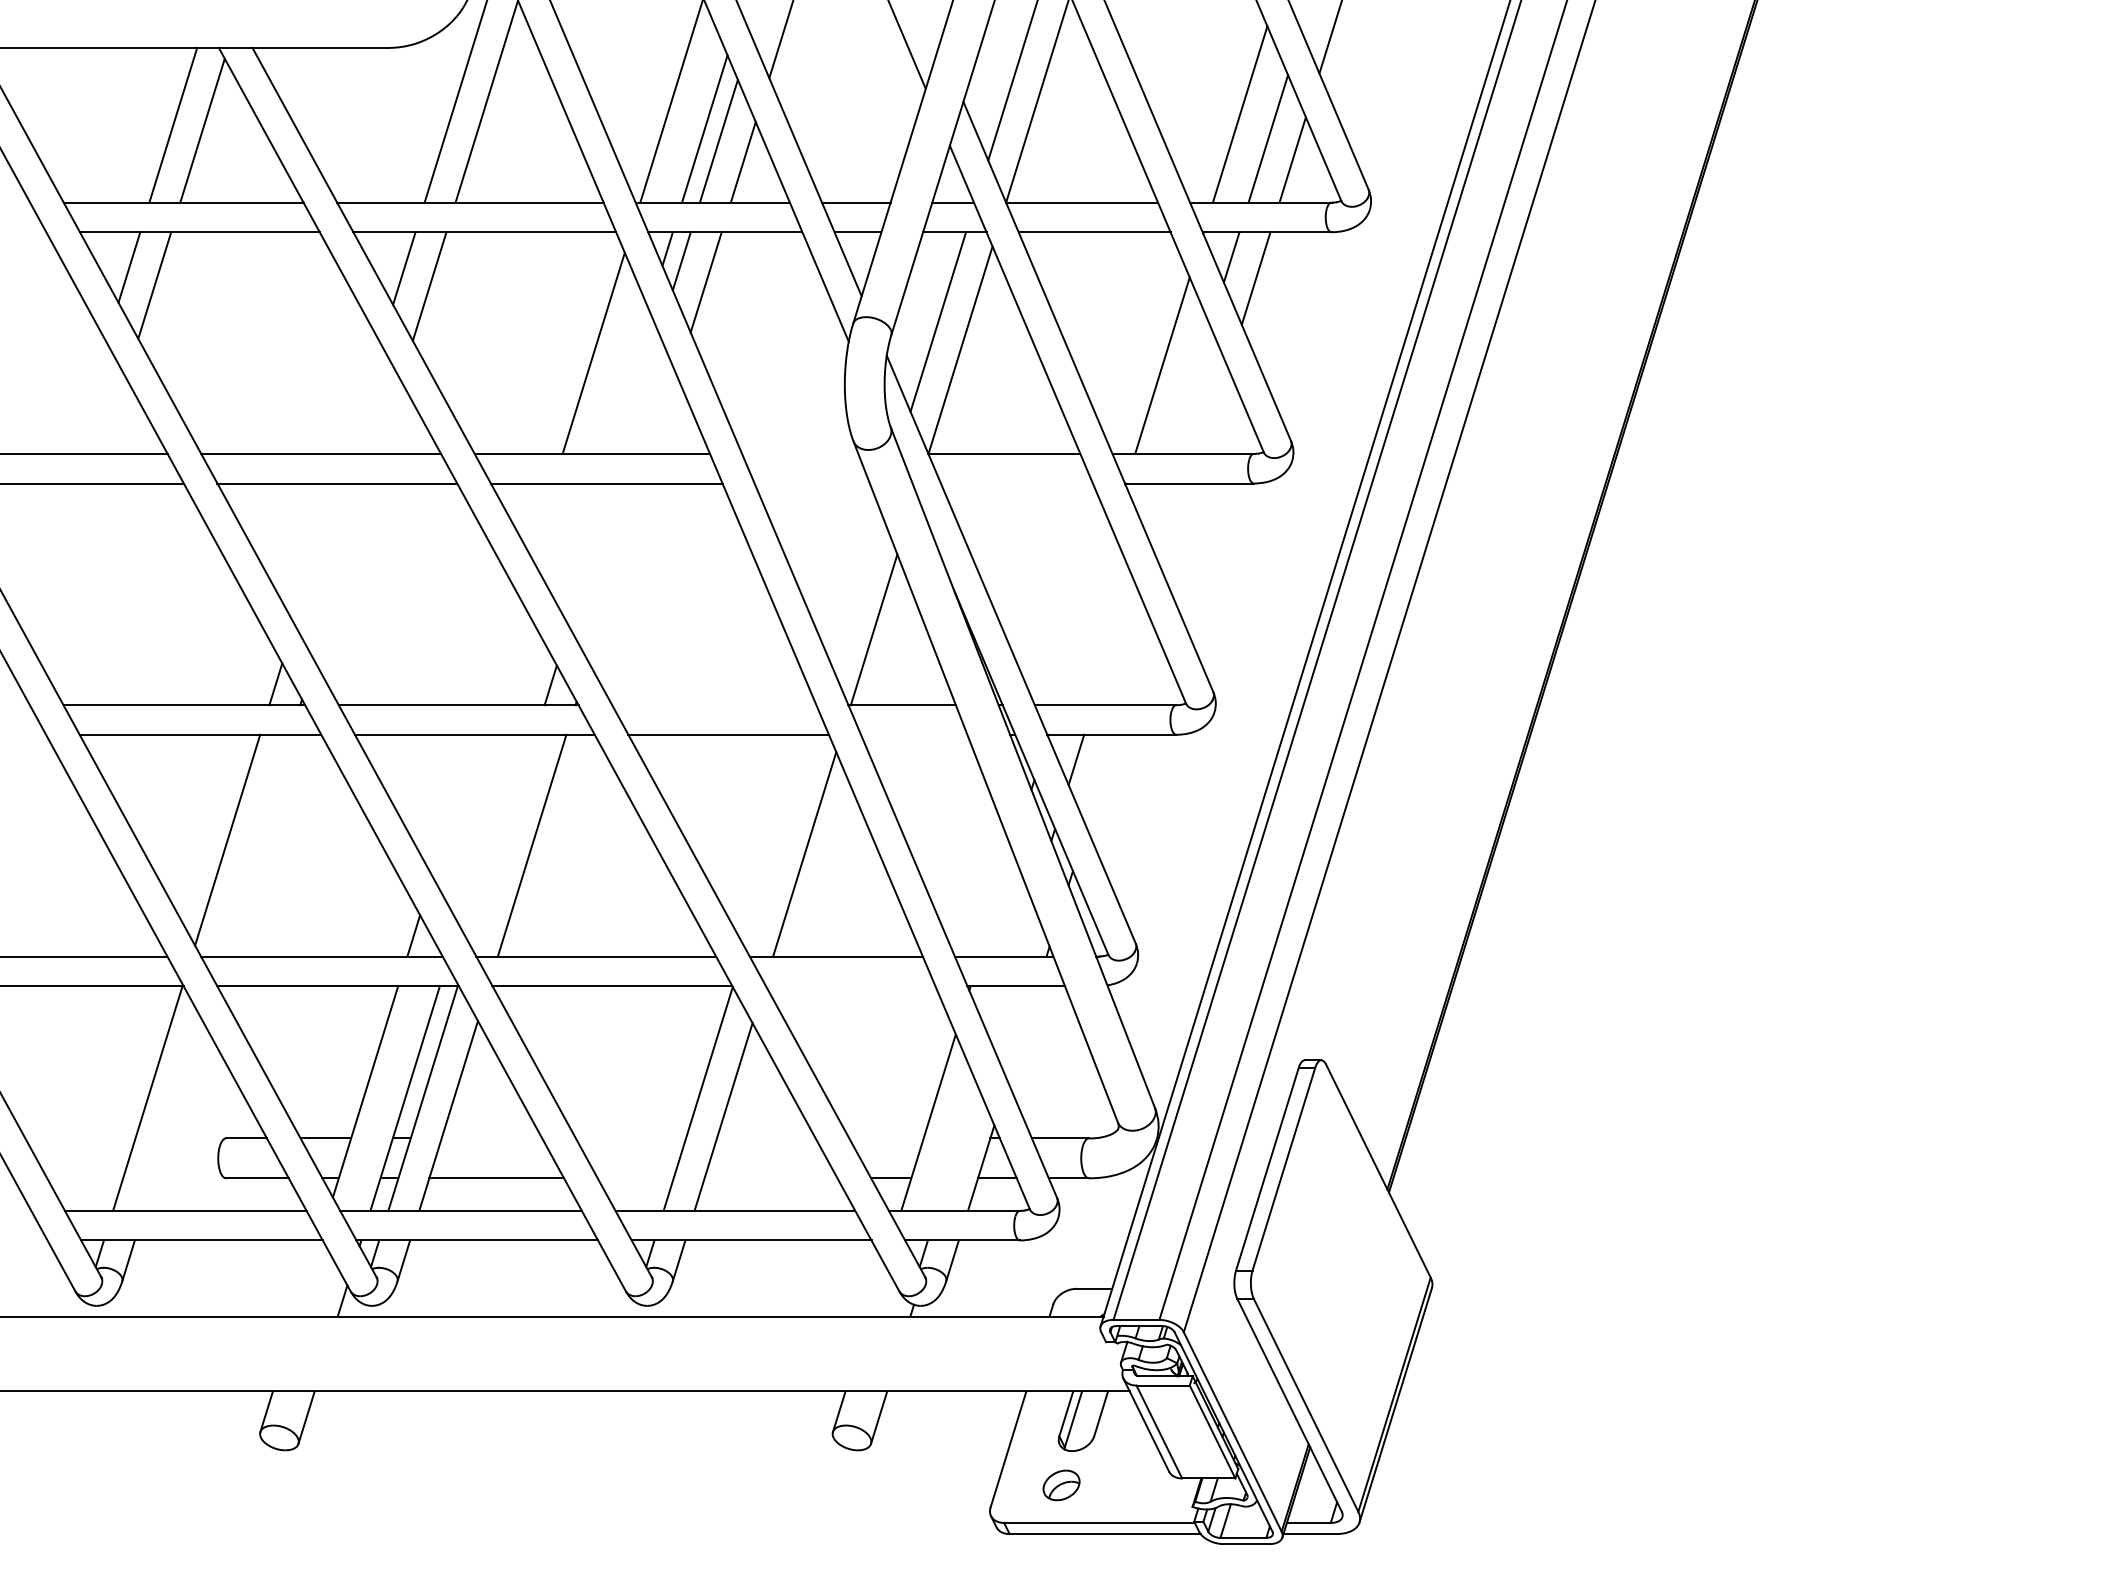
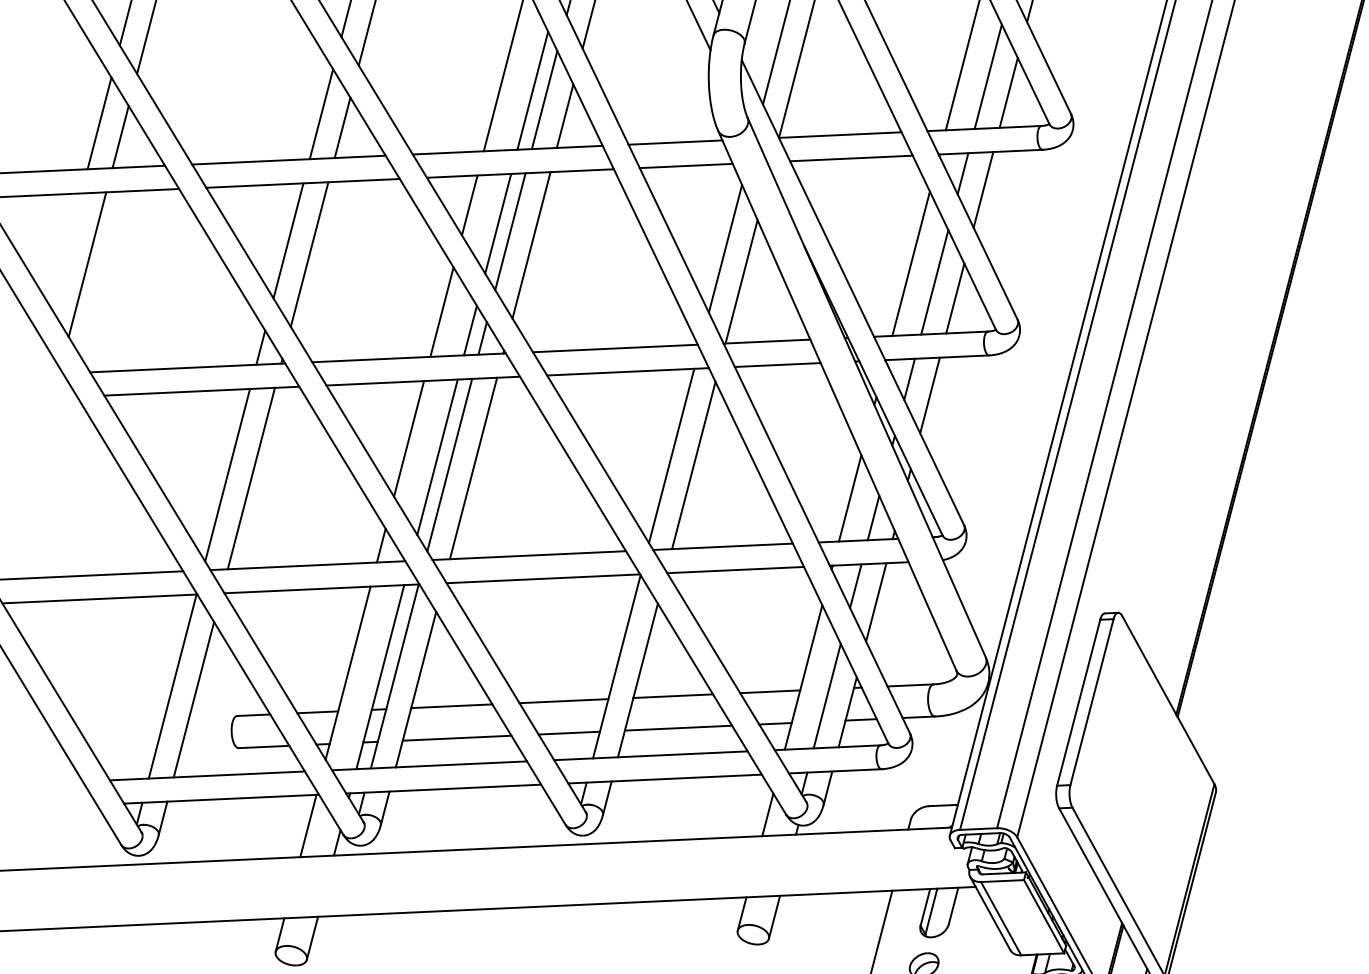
line: (626, 381) -> (532, 90), added
line: (1190, 389) -> (988, 76), added
line: (640, 393) -> (544, 99), added
line: (88, 397) -> (99, 123), added
line: (363, 398) -> (321, 113), added
line: (1214, 410) -> (1008, 92), added
line: (665, 414) -> (565, 115), added
line: (114, 415) -> (120, 136), added
line: (388, 416) -> (341, 127), added
line: (800, 453) -> (675, 142), added
line: (811, 483) -> (685, 166), added
line: (1016, 483) -> (851, 158), added
line: (1153, 508) -> (962, 173), added
line: (541, 519) -> (469, 204), added
line: (1178, 529) -> (983, 189), added
line: (576, 544) -> (498, 223), added
line: (315, 553) -> (287, 240), added
line: (591, 554) -> (510, 231), added
line: (65, 571) -> (86, 264), added
line: (341, 571) -> (309, 254), added
line: (616, 572) -> (531, 244), added
line: (855, 588) -> (725, 249), added
line: (1084, 616) -> (910, 263), added
line: (1112, 641) -> (934, 282), added
line: (501, 650) -> (441, 312), added
line: (1137, 662) -> (955, 298), added
line: (535, 674) -> (469, 330), added
line: (714, 705) -> (615, 348), added
line: (913, 734) -> (777, 364), added
line: (1100, 780) -> (929, 395), added
line: (453, 805) -> (408, 438), added
line: (487, 829) -> (436, 457), added
line: (502, 839) -> (449, 464), added
line: (777, 840) -> (671, 455), added
line: (256, 845) -> (251, 478), added
line: (995, 903) -> (849, 498), added
line: (1023, 929) -> (873, 518), added
line: (850, 985) -> (735, 569), added
line: (998, 1012) -> (855, 586), added
line: (1022, 1033) -> (876, 602), added
line: (173, 1115) -> (193, 699), added
line: (491, 1138) -> (451, 706), added
line: (630, 1138) -> (563, 701), added
line: (765, 1138) -> (672, 696), added
line: (886, 1138) -> (770, 691), added
line: (956, 1146) -> (826, 695), added
line: (635, 1178) -> (569, 733), added
line: (770, 1178) -> (678, 728), added
line: (307, 1278) -> (308, 826), added
line: (876, 1290) -> (767, 814), added

